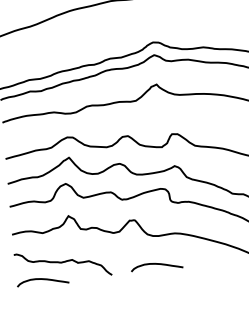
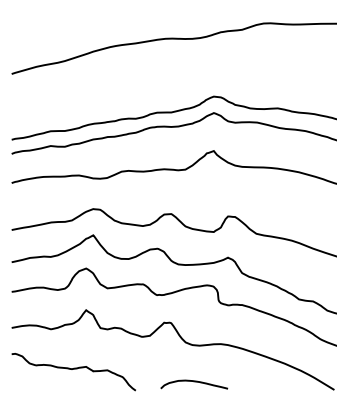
curve: (43, 280) -> (46, 389), removed

